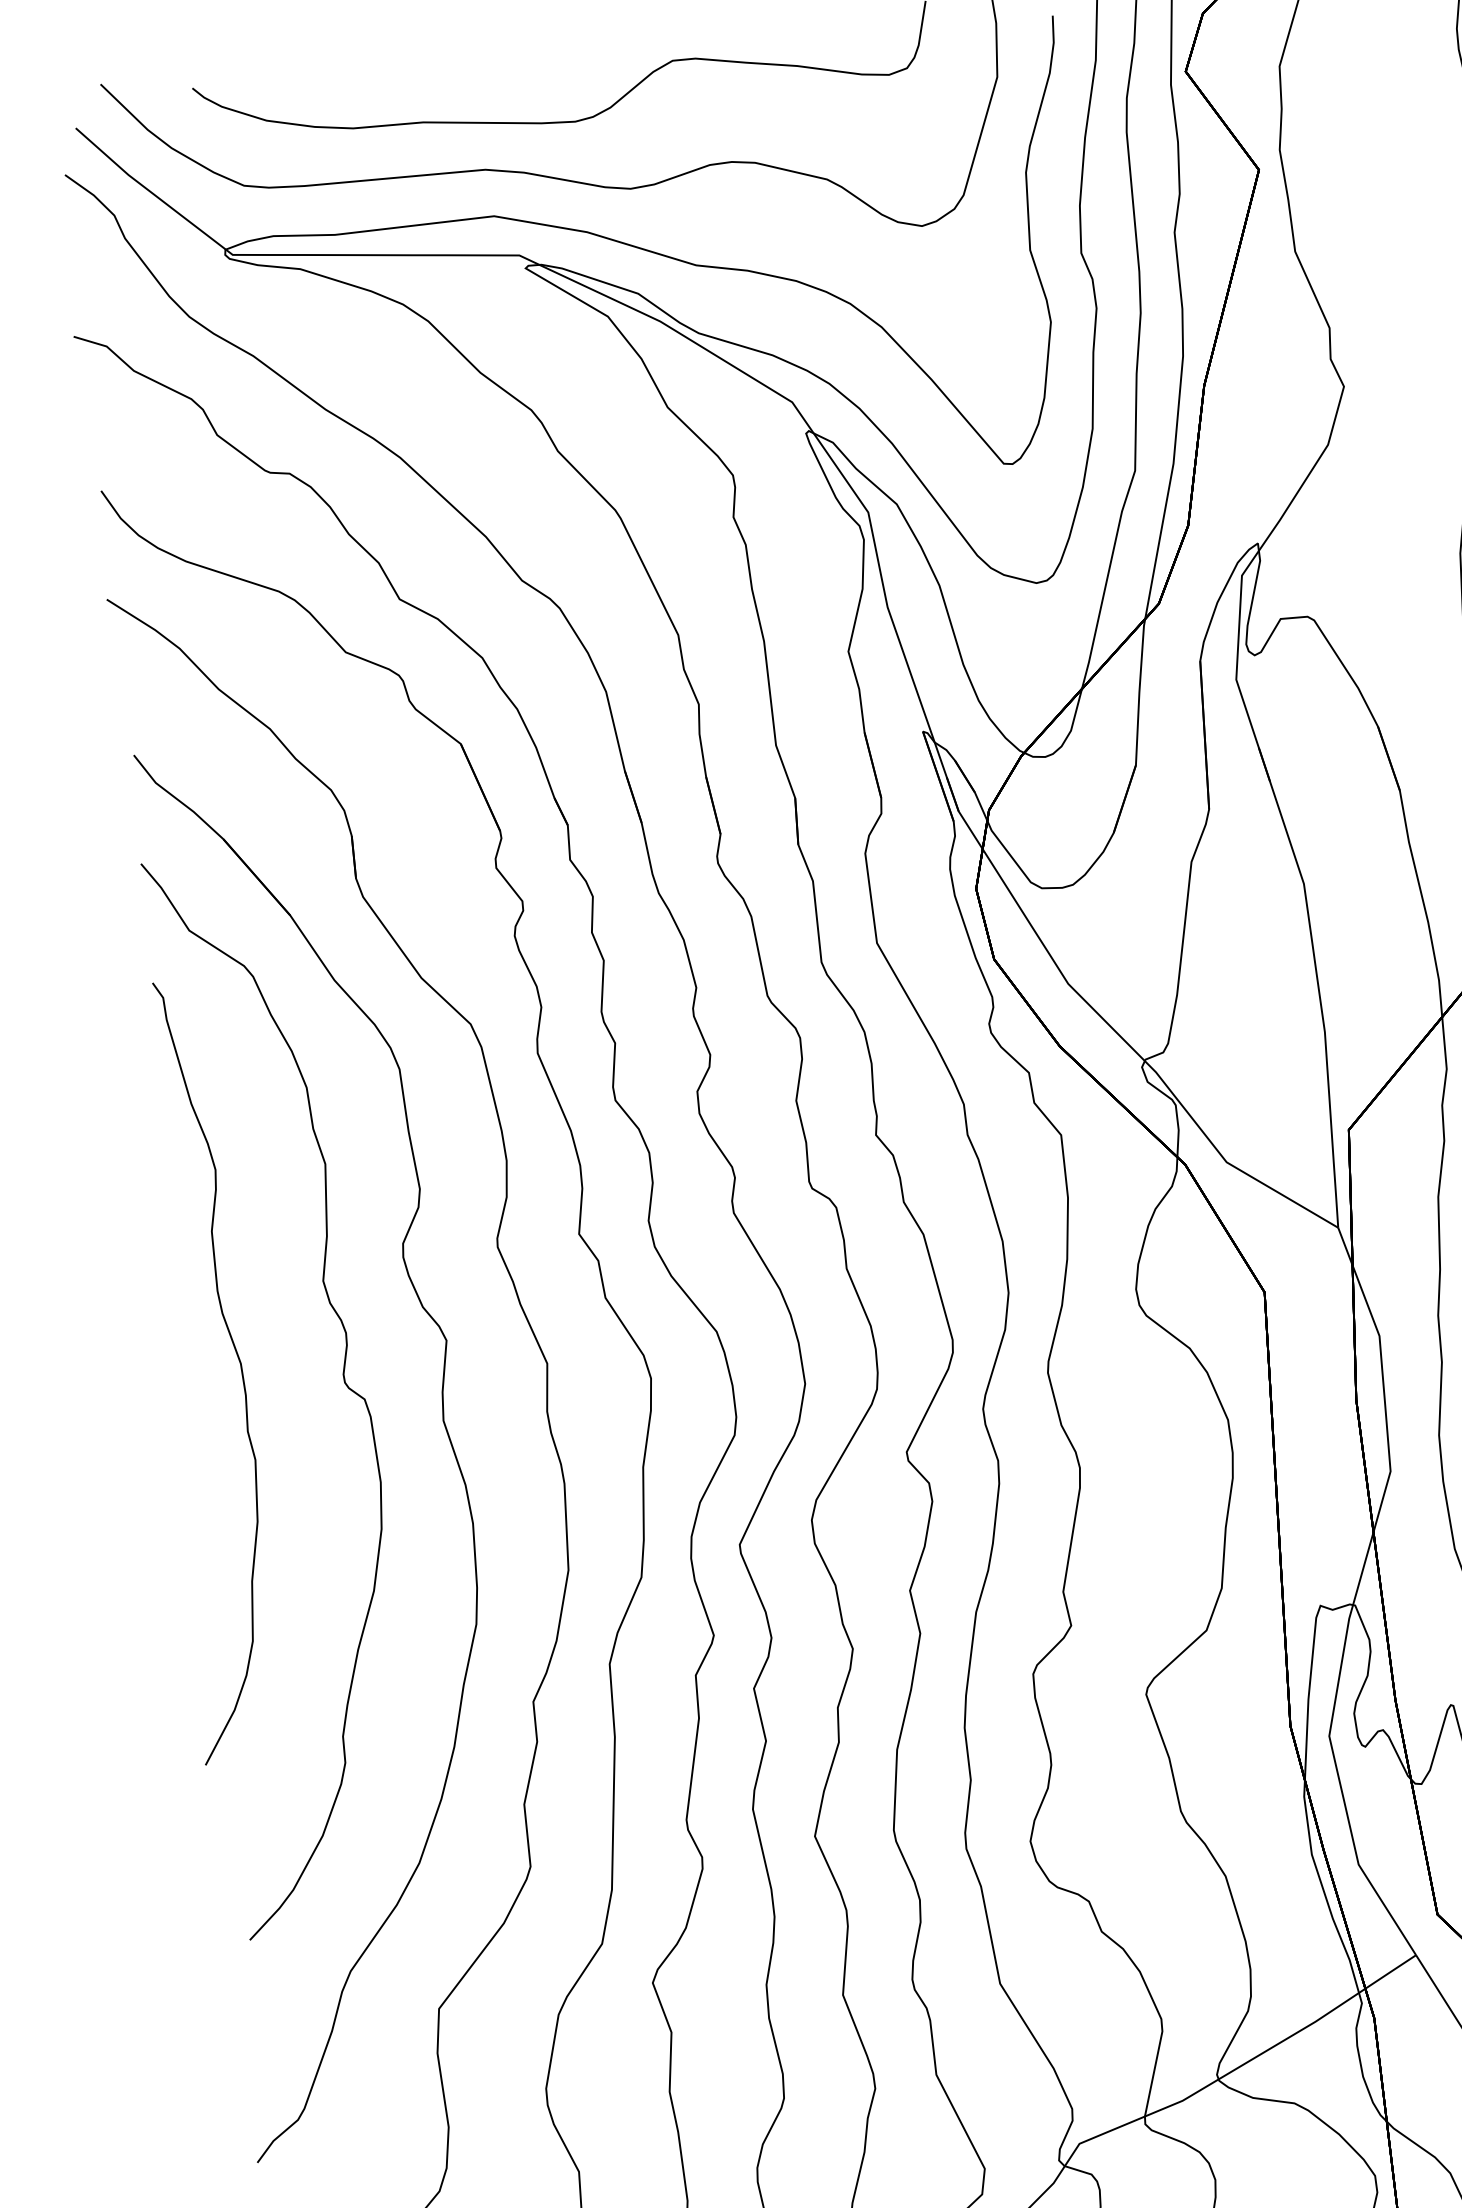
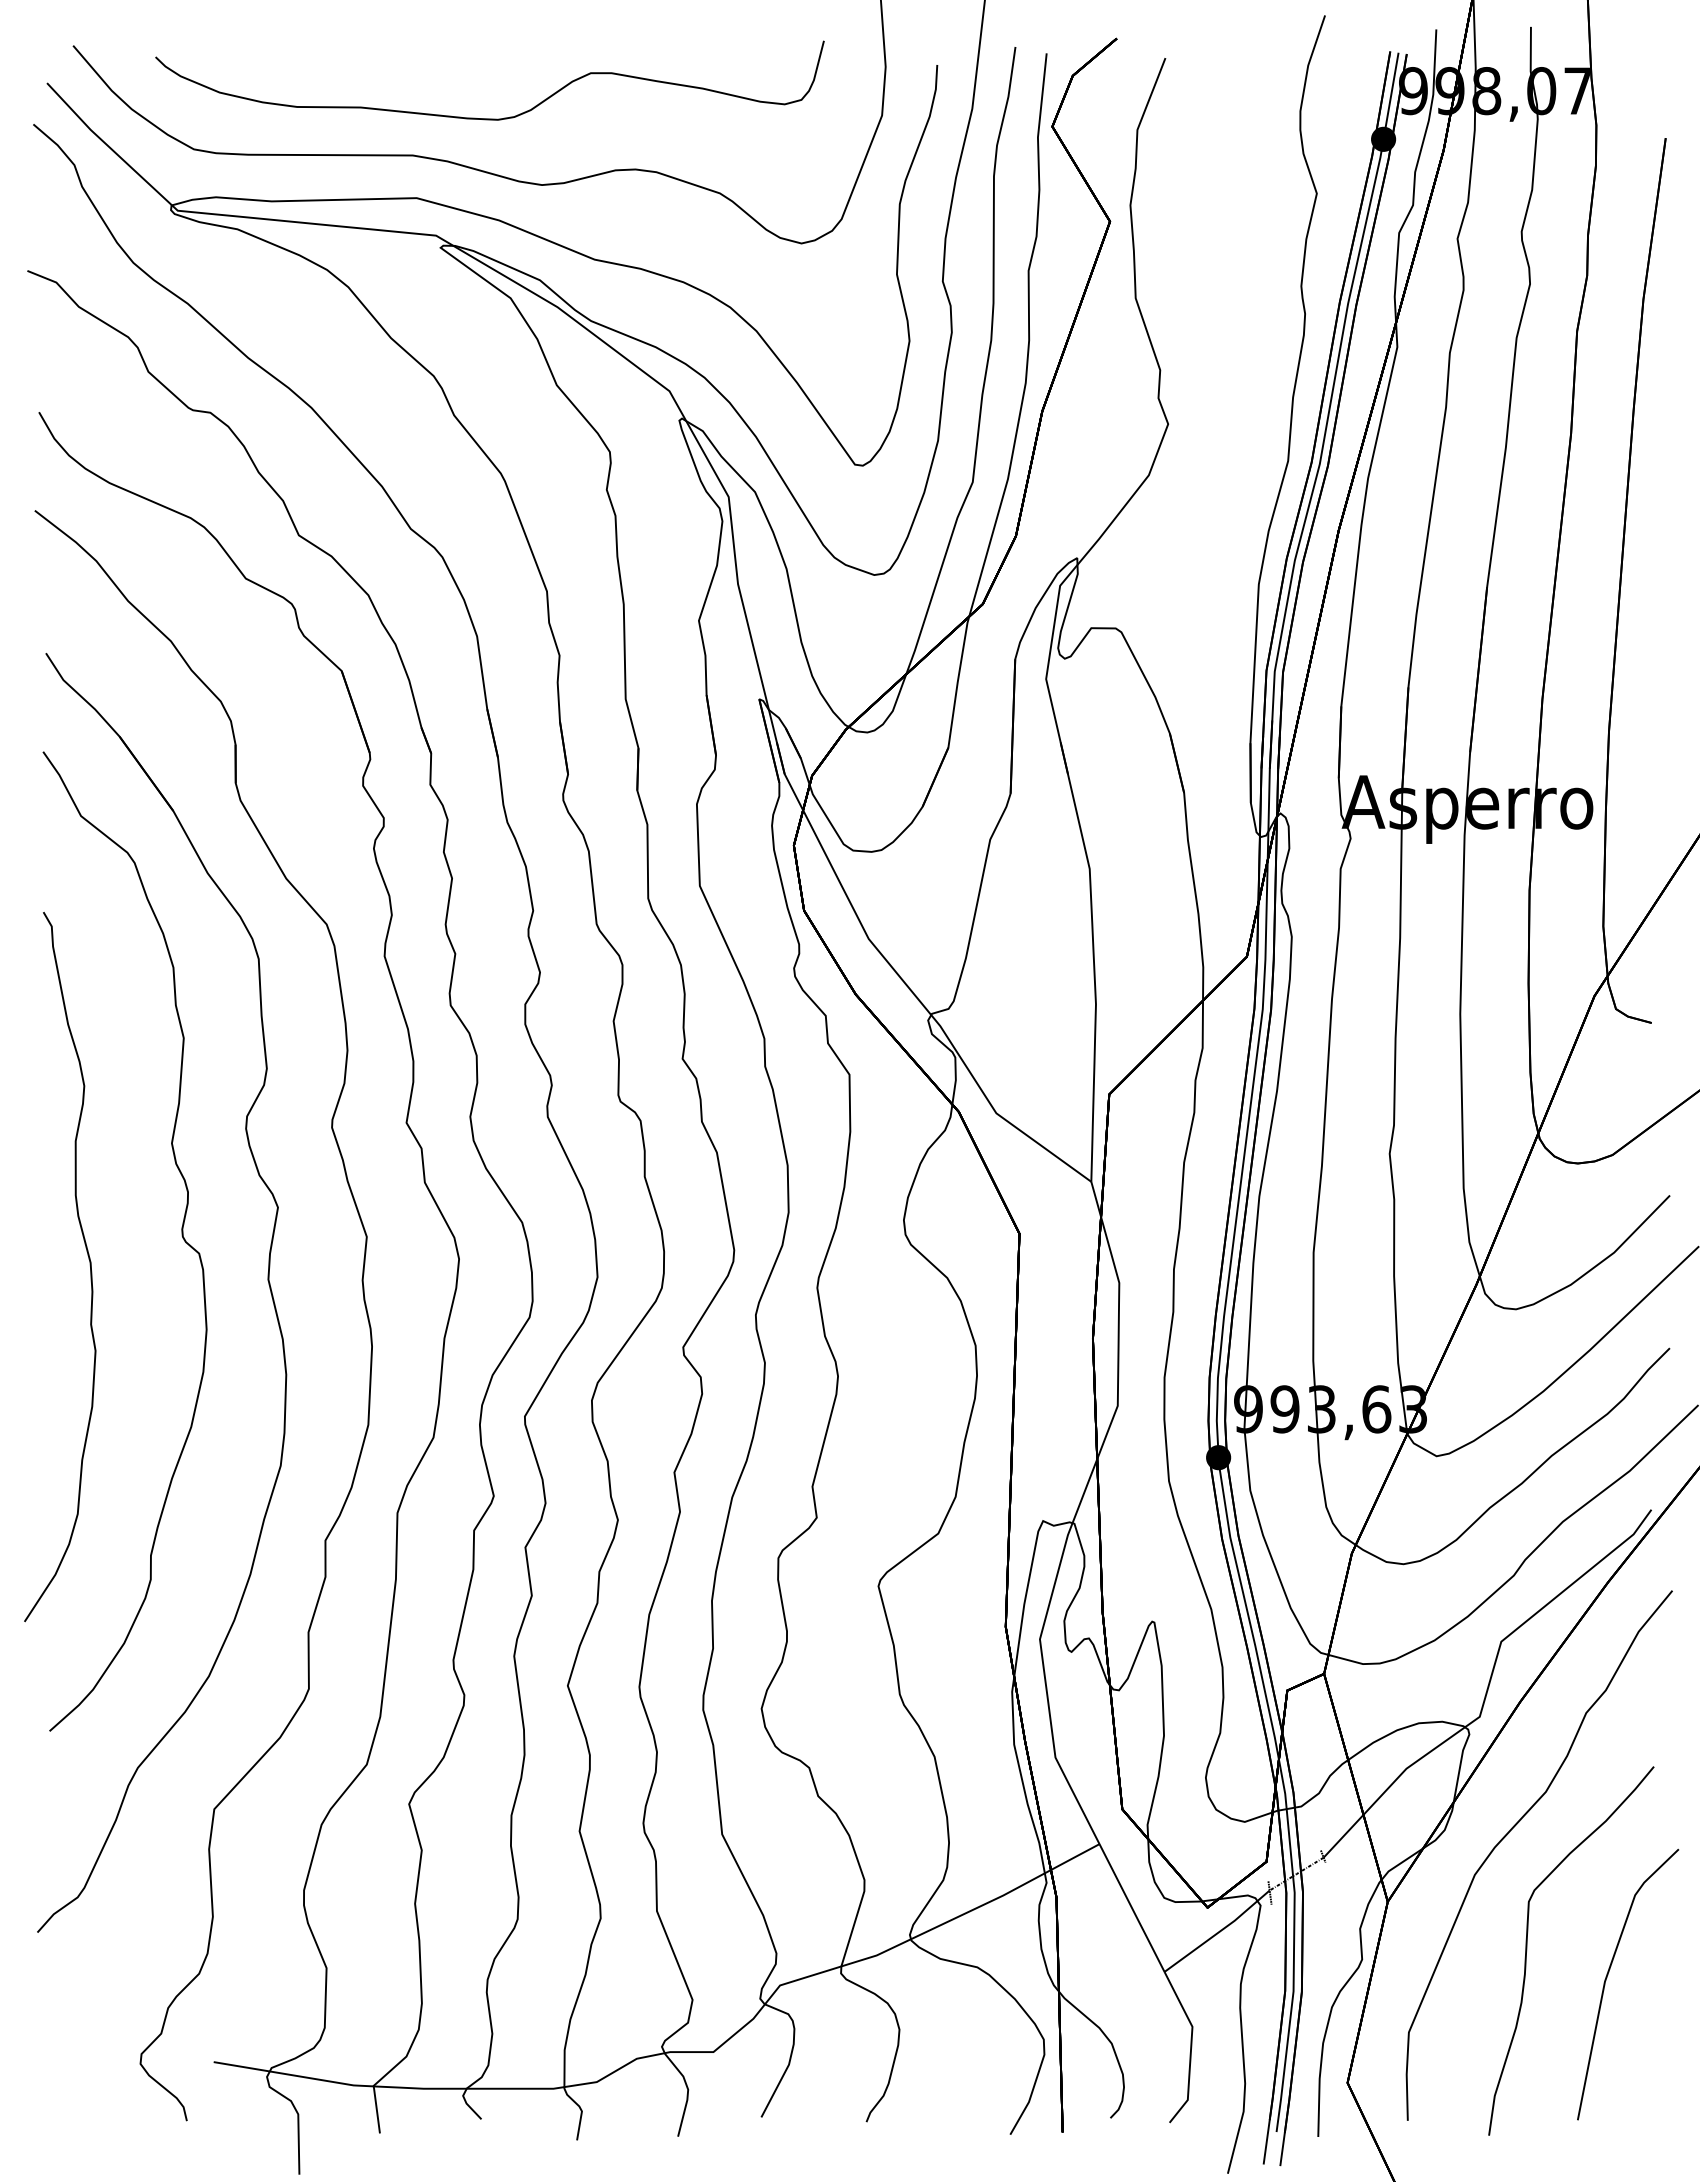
part: (239, 1366) -> (89, 1265), moved

